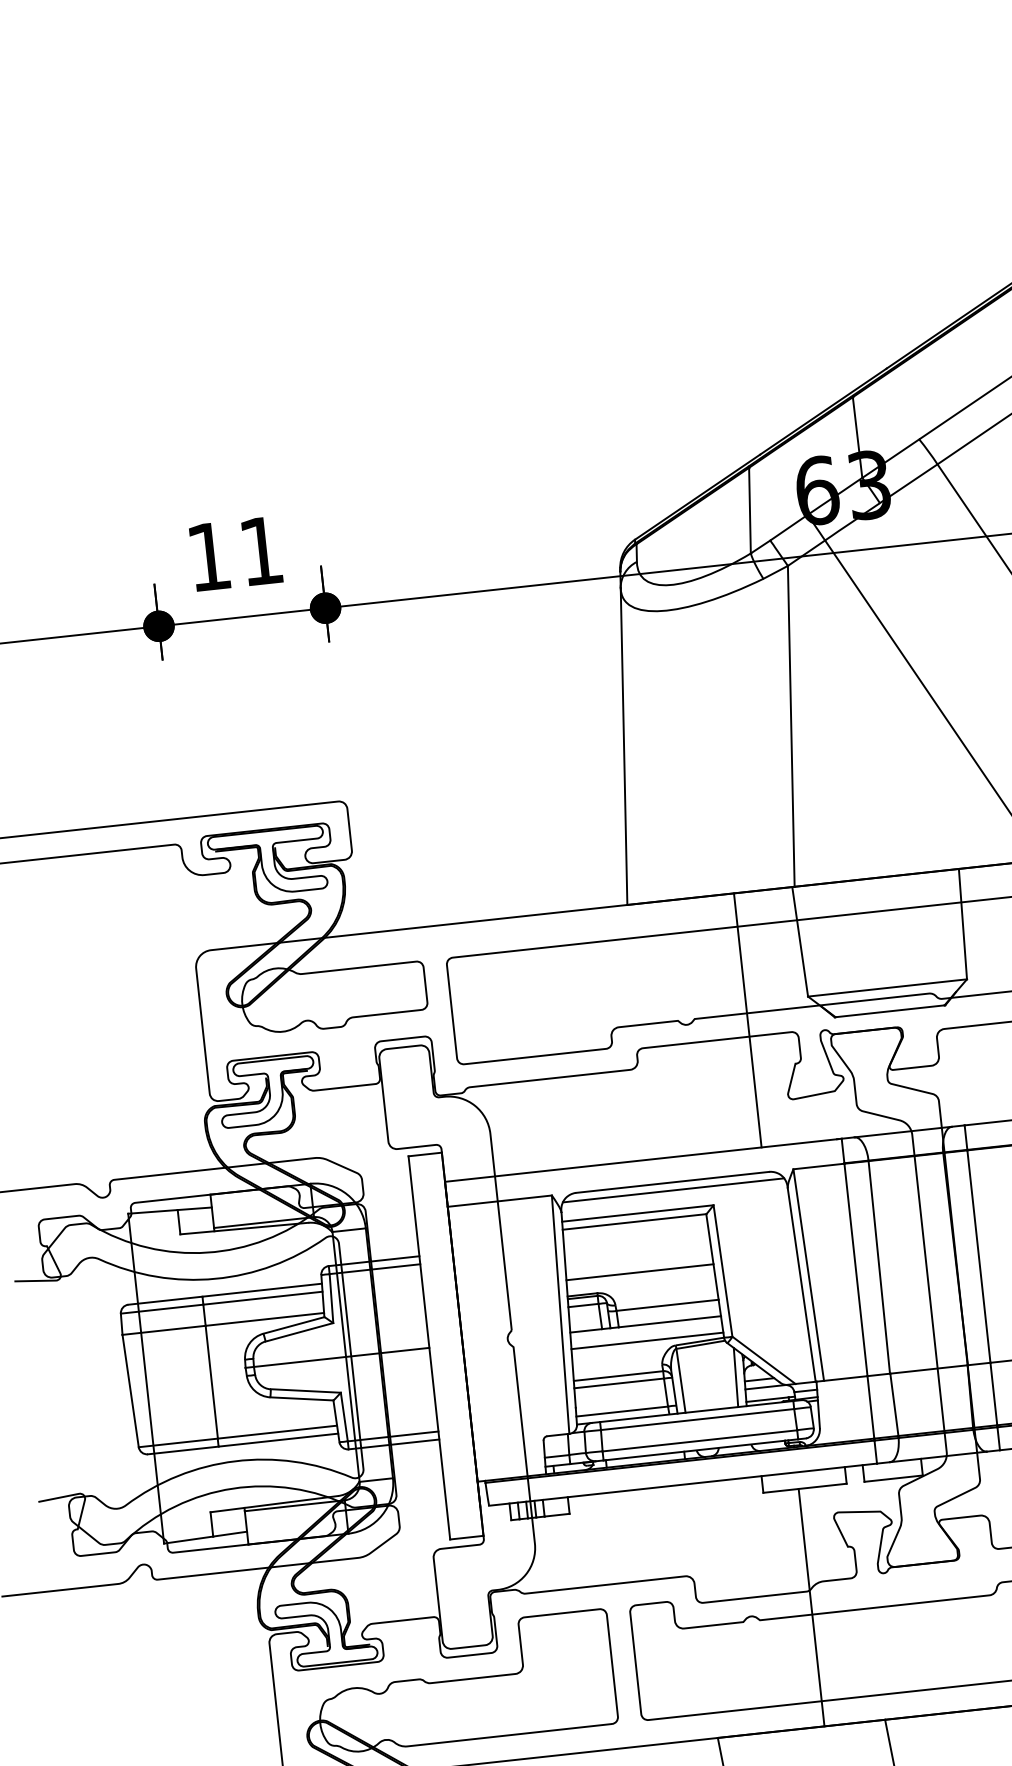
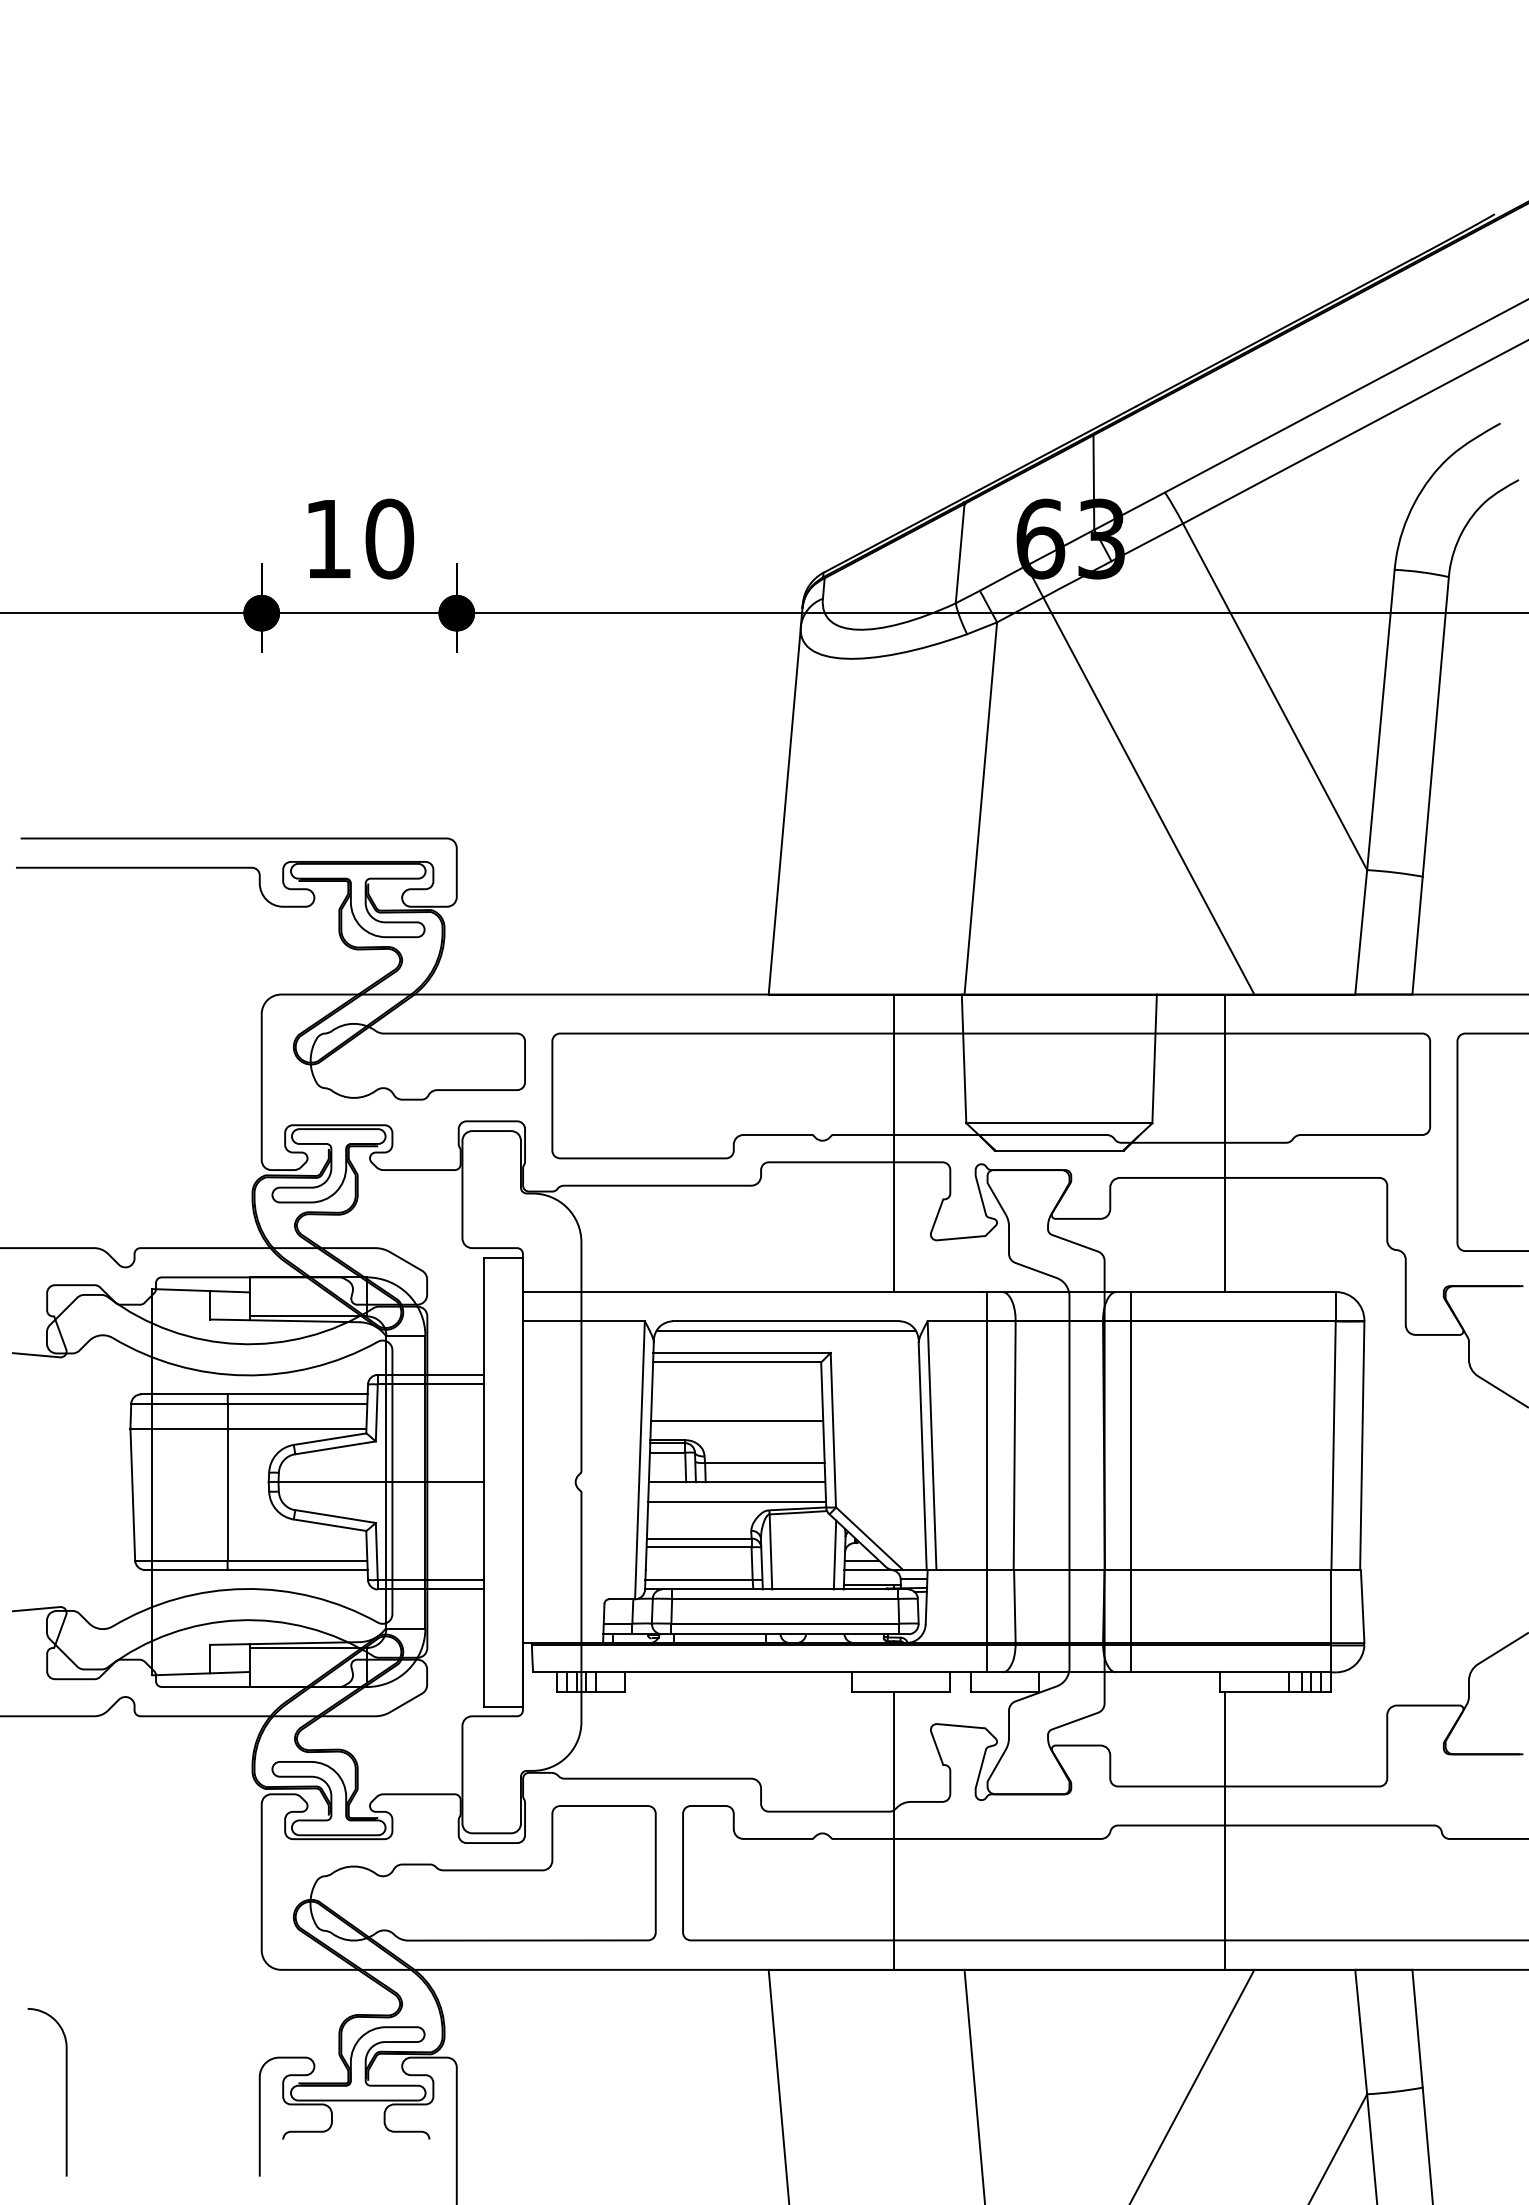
text: (261, 550) -> (389, 538), 11 -> 10

